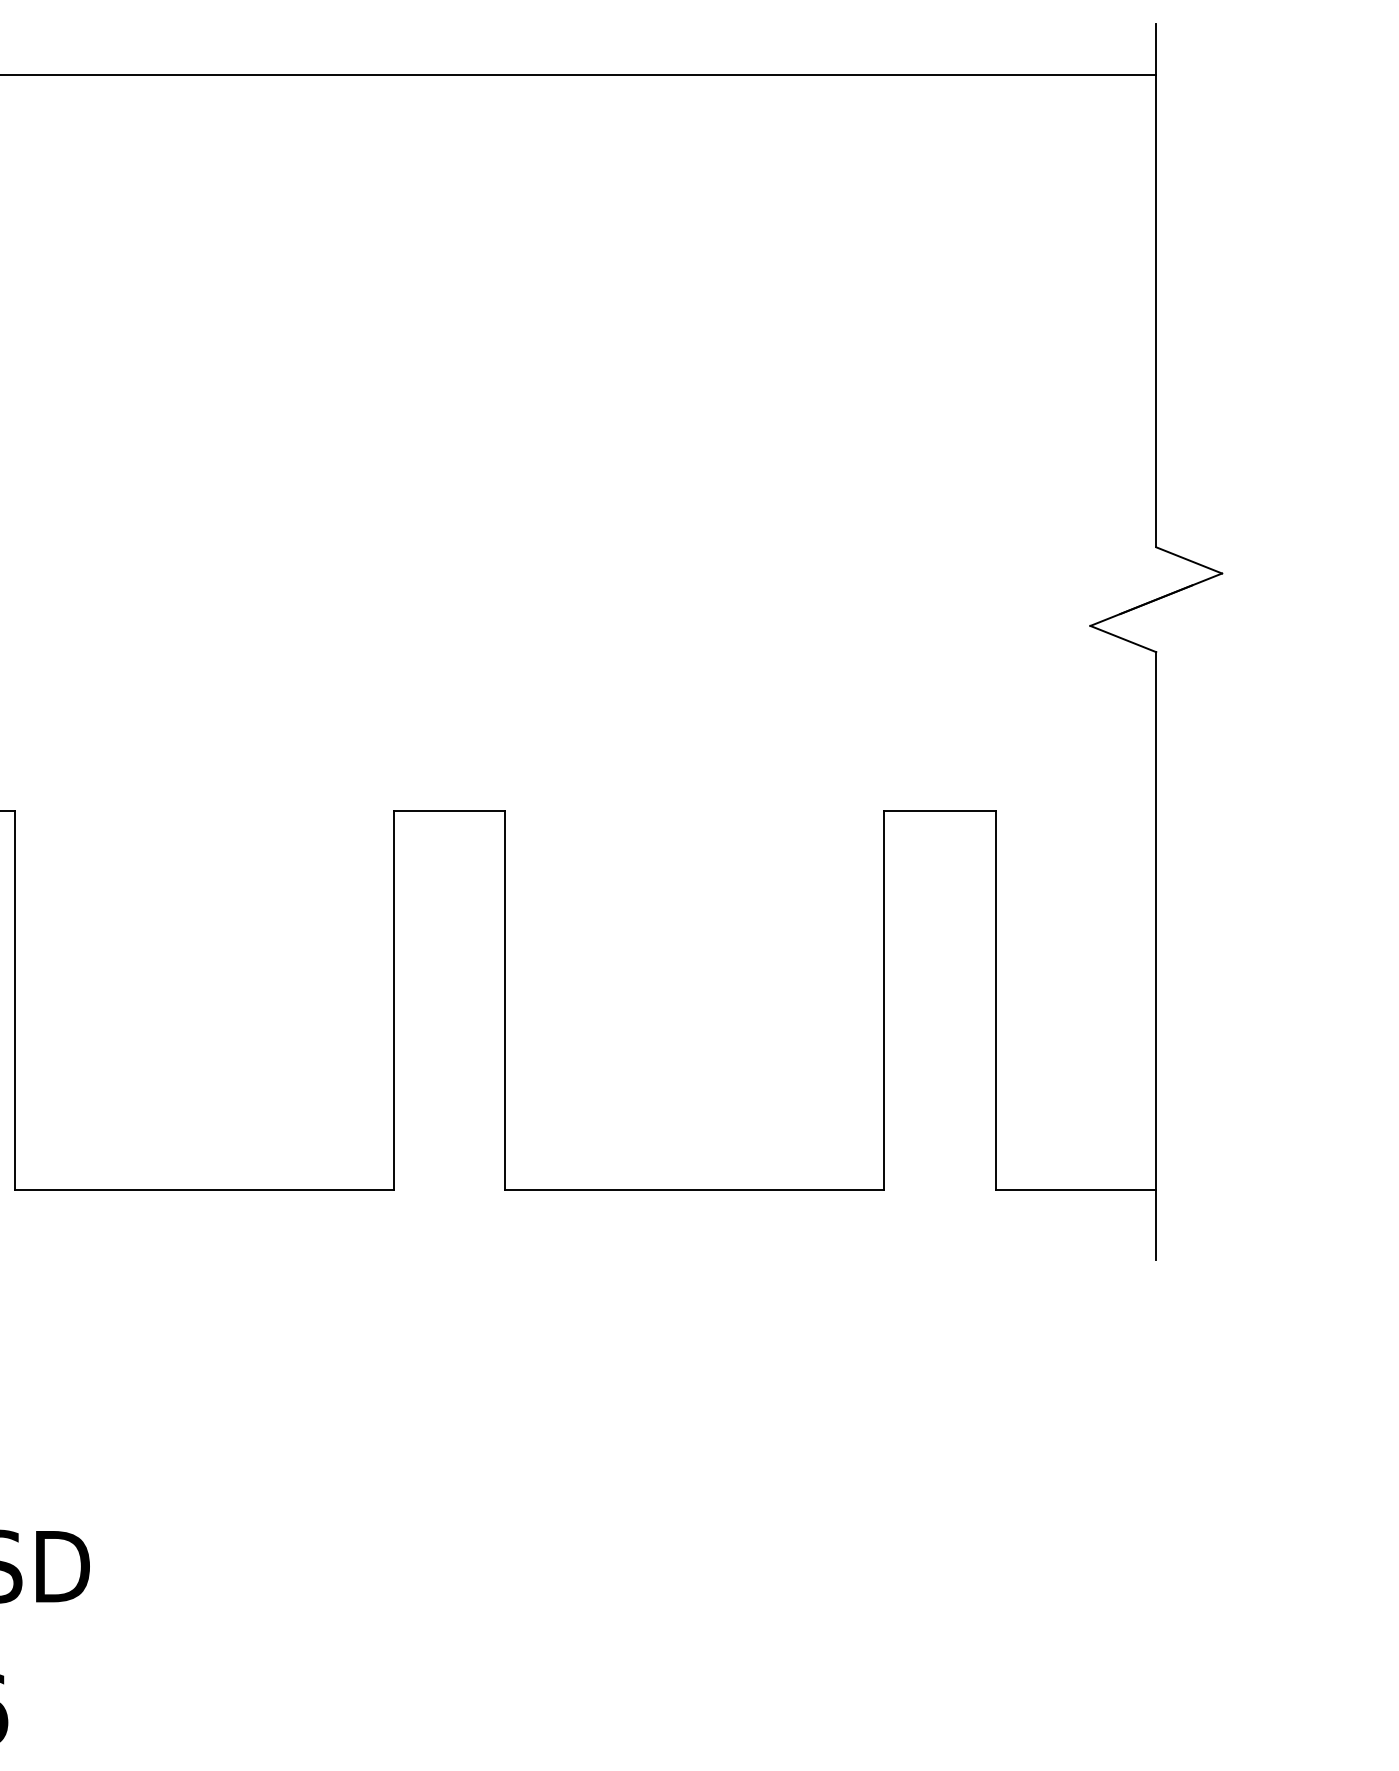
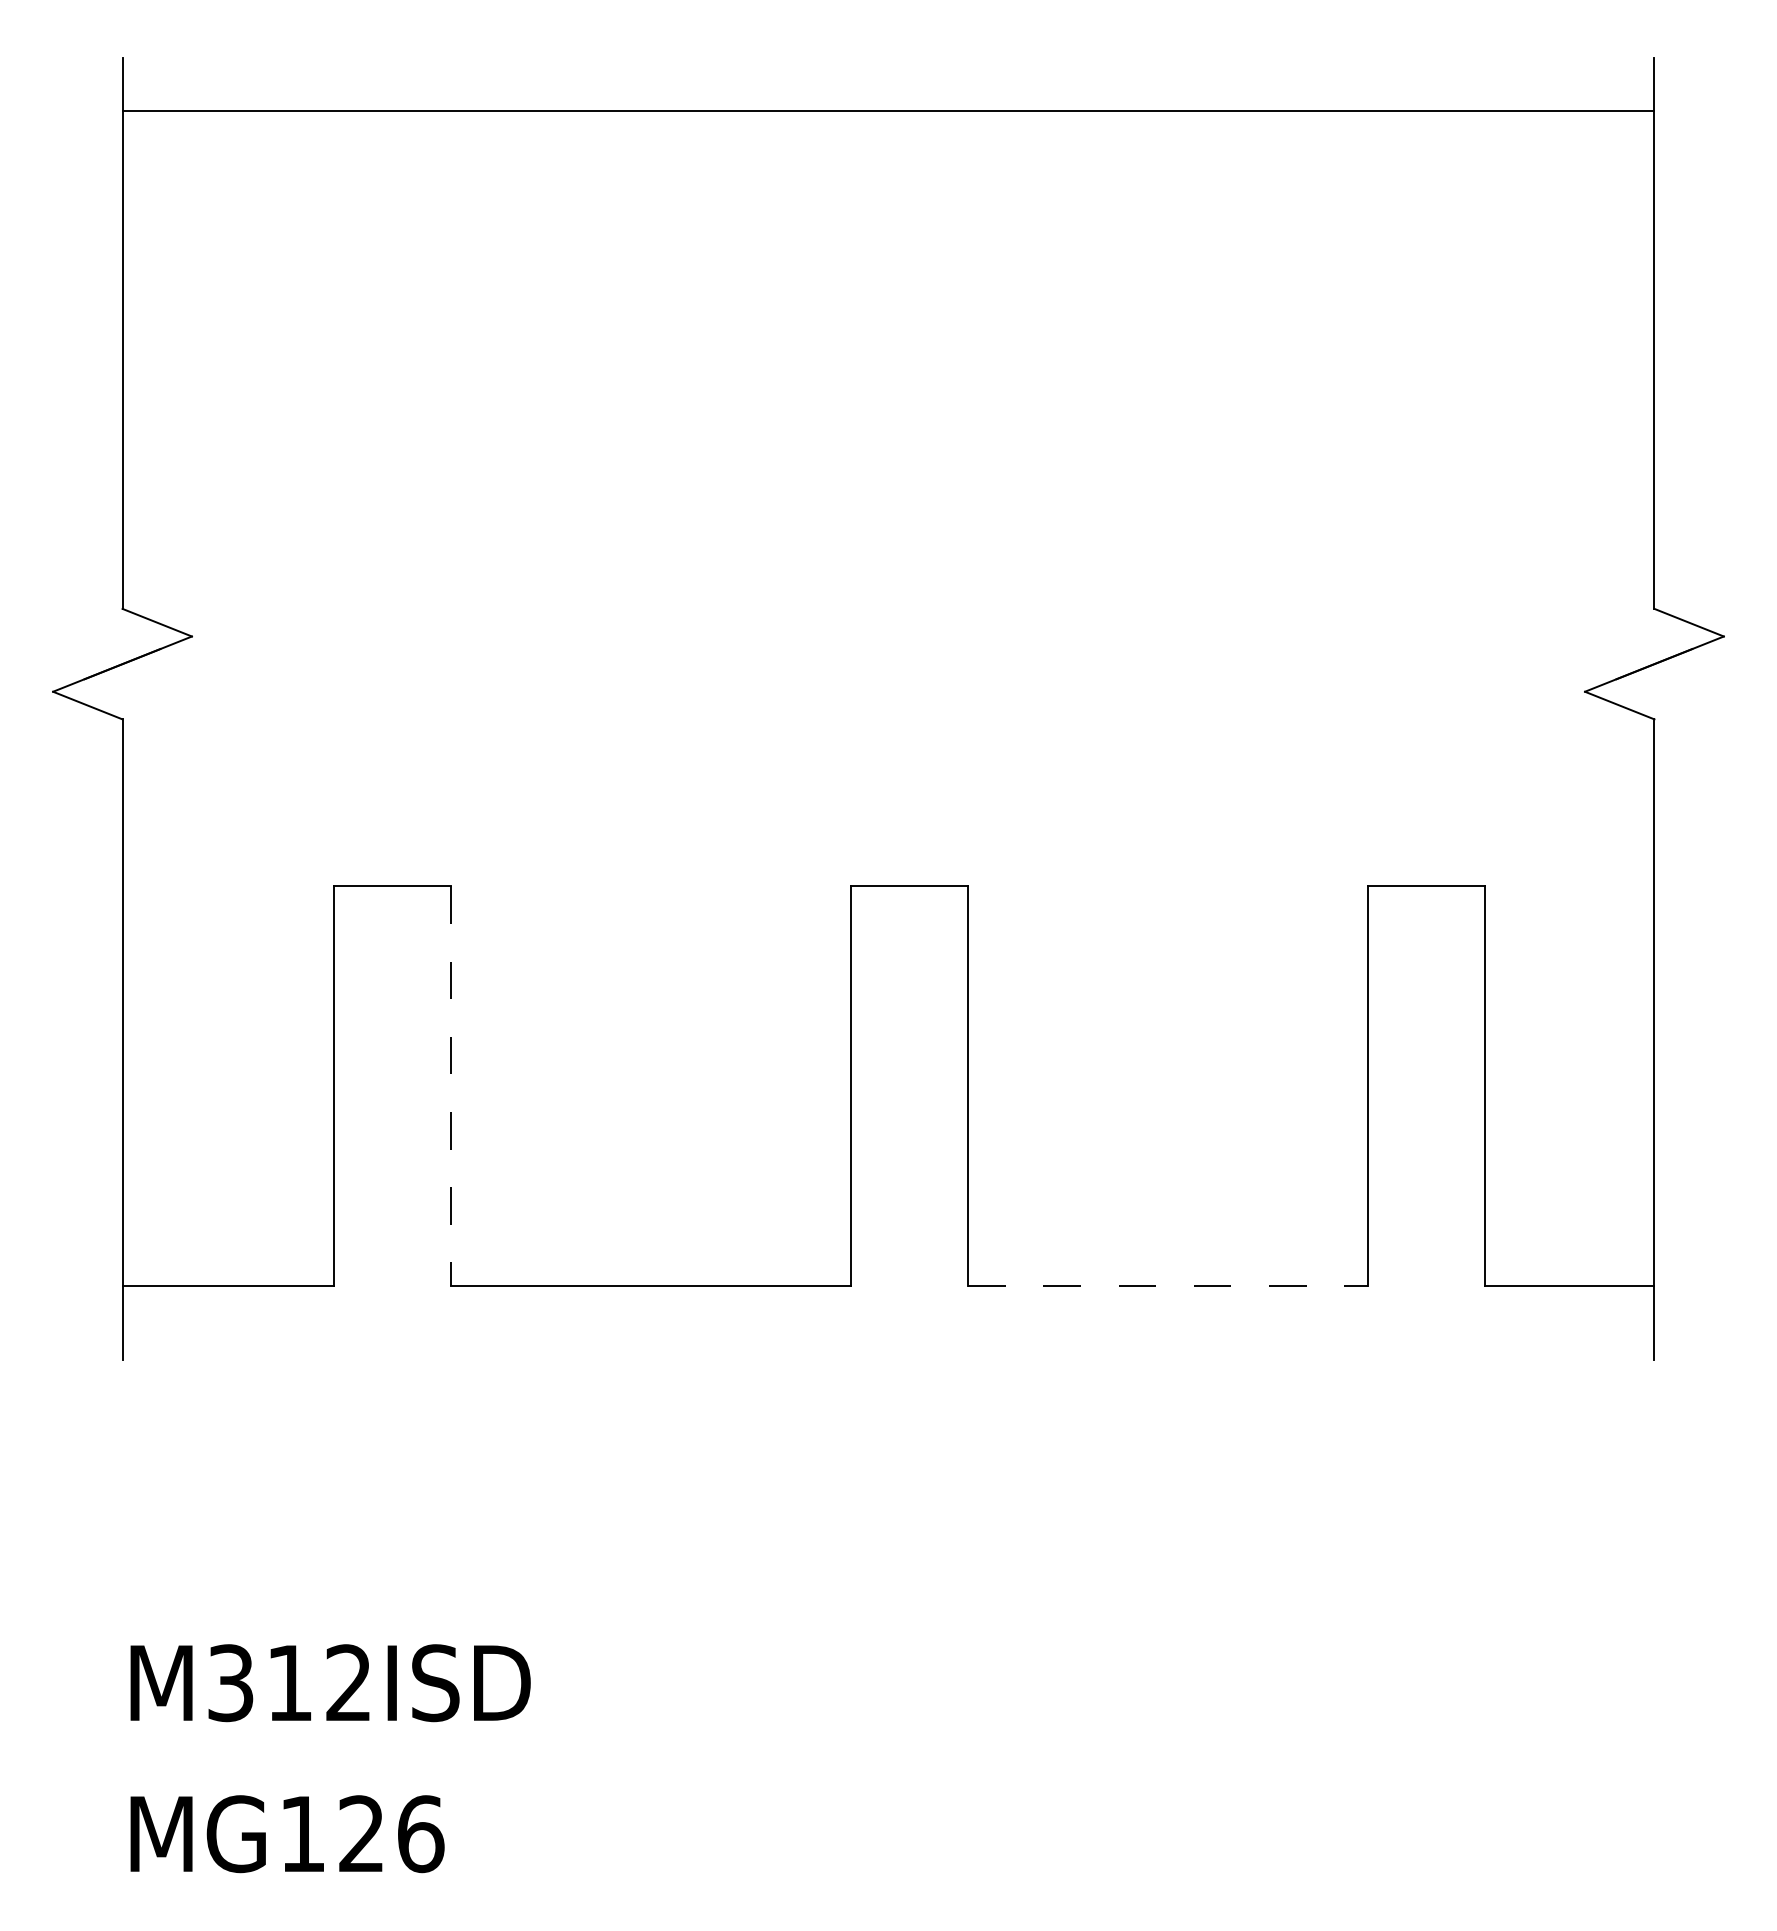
line: (14, 1000) -> (451, 1086), solid -> dashed
line: (694, 1189) -> (1167, 1285), solid -> dashed

